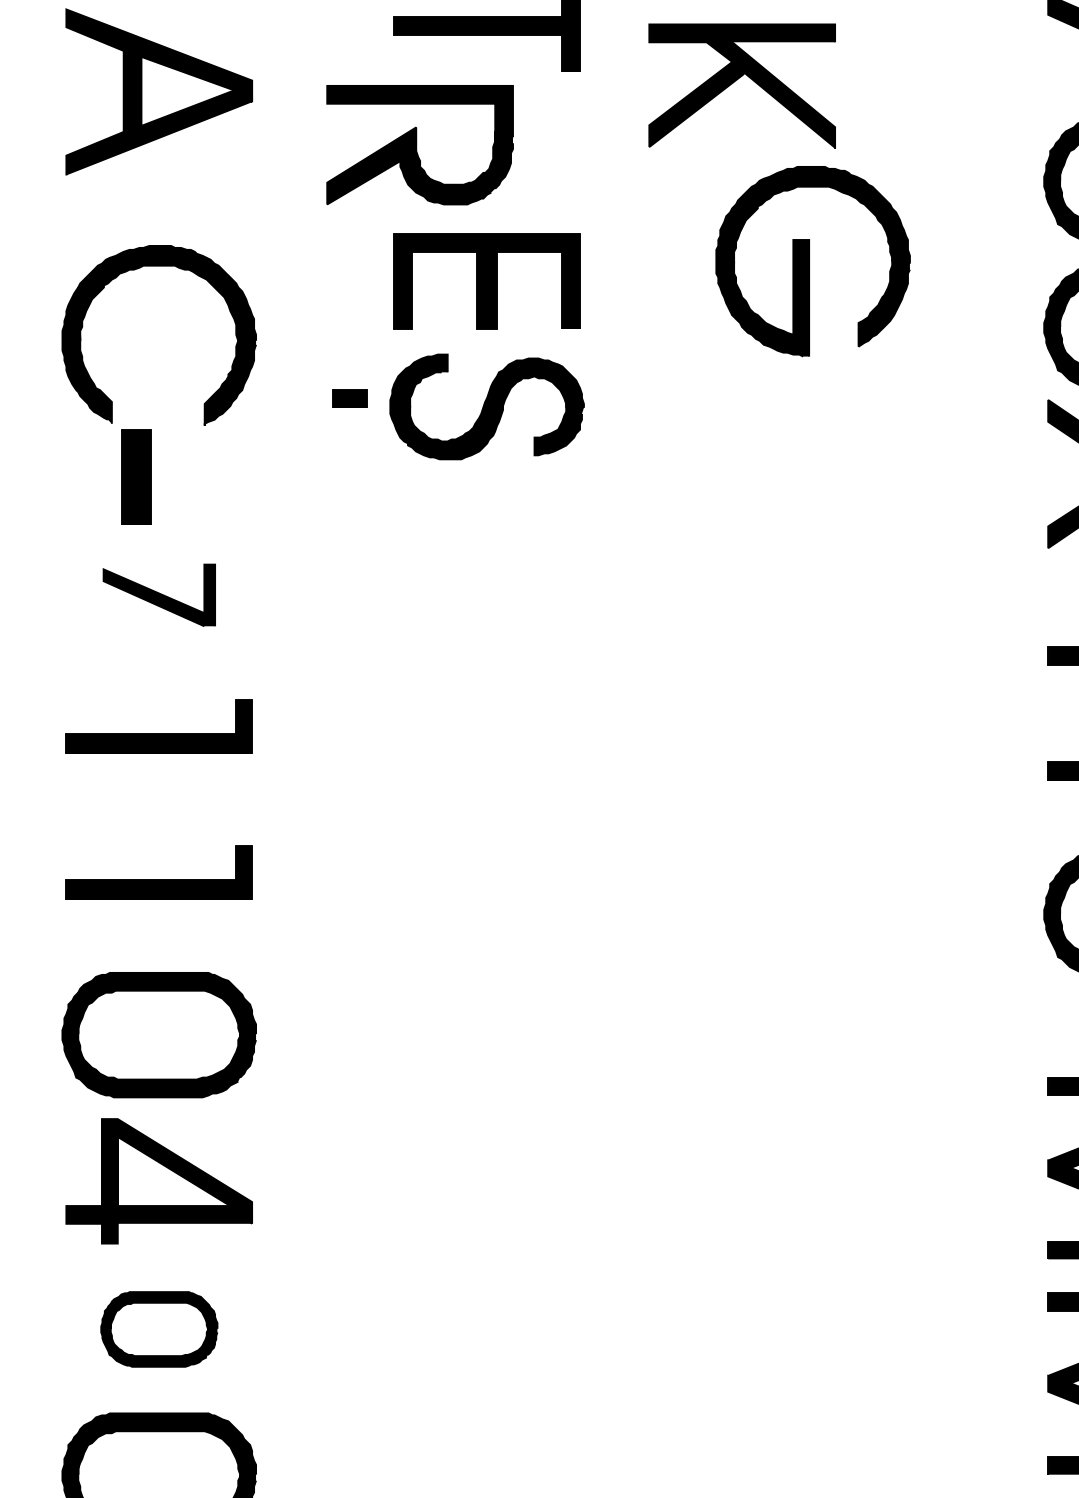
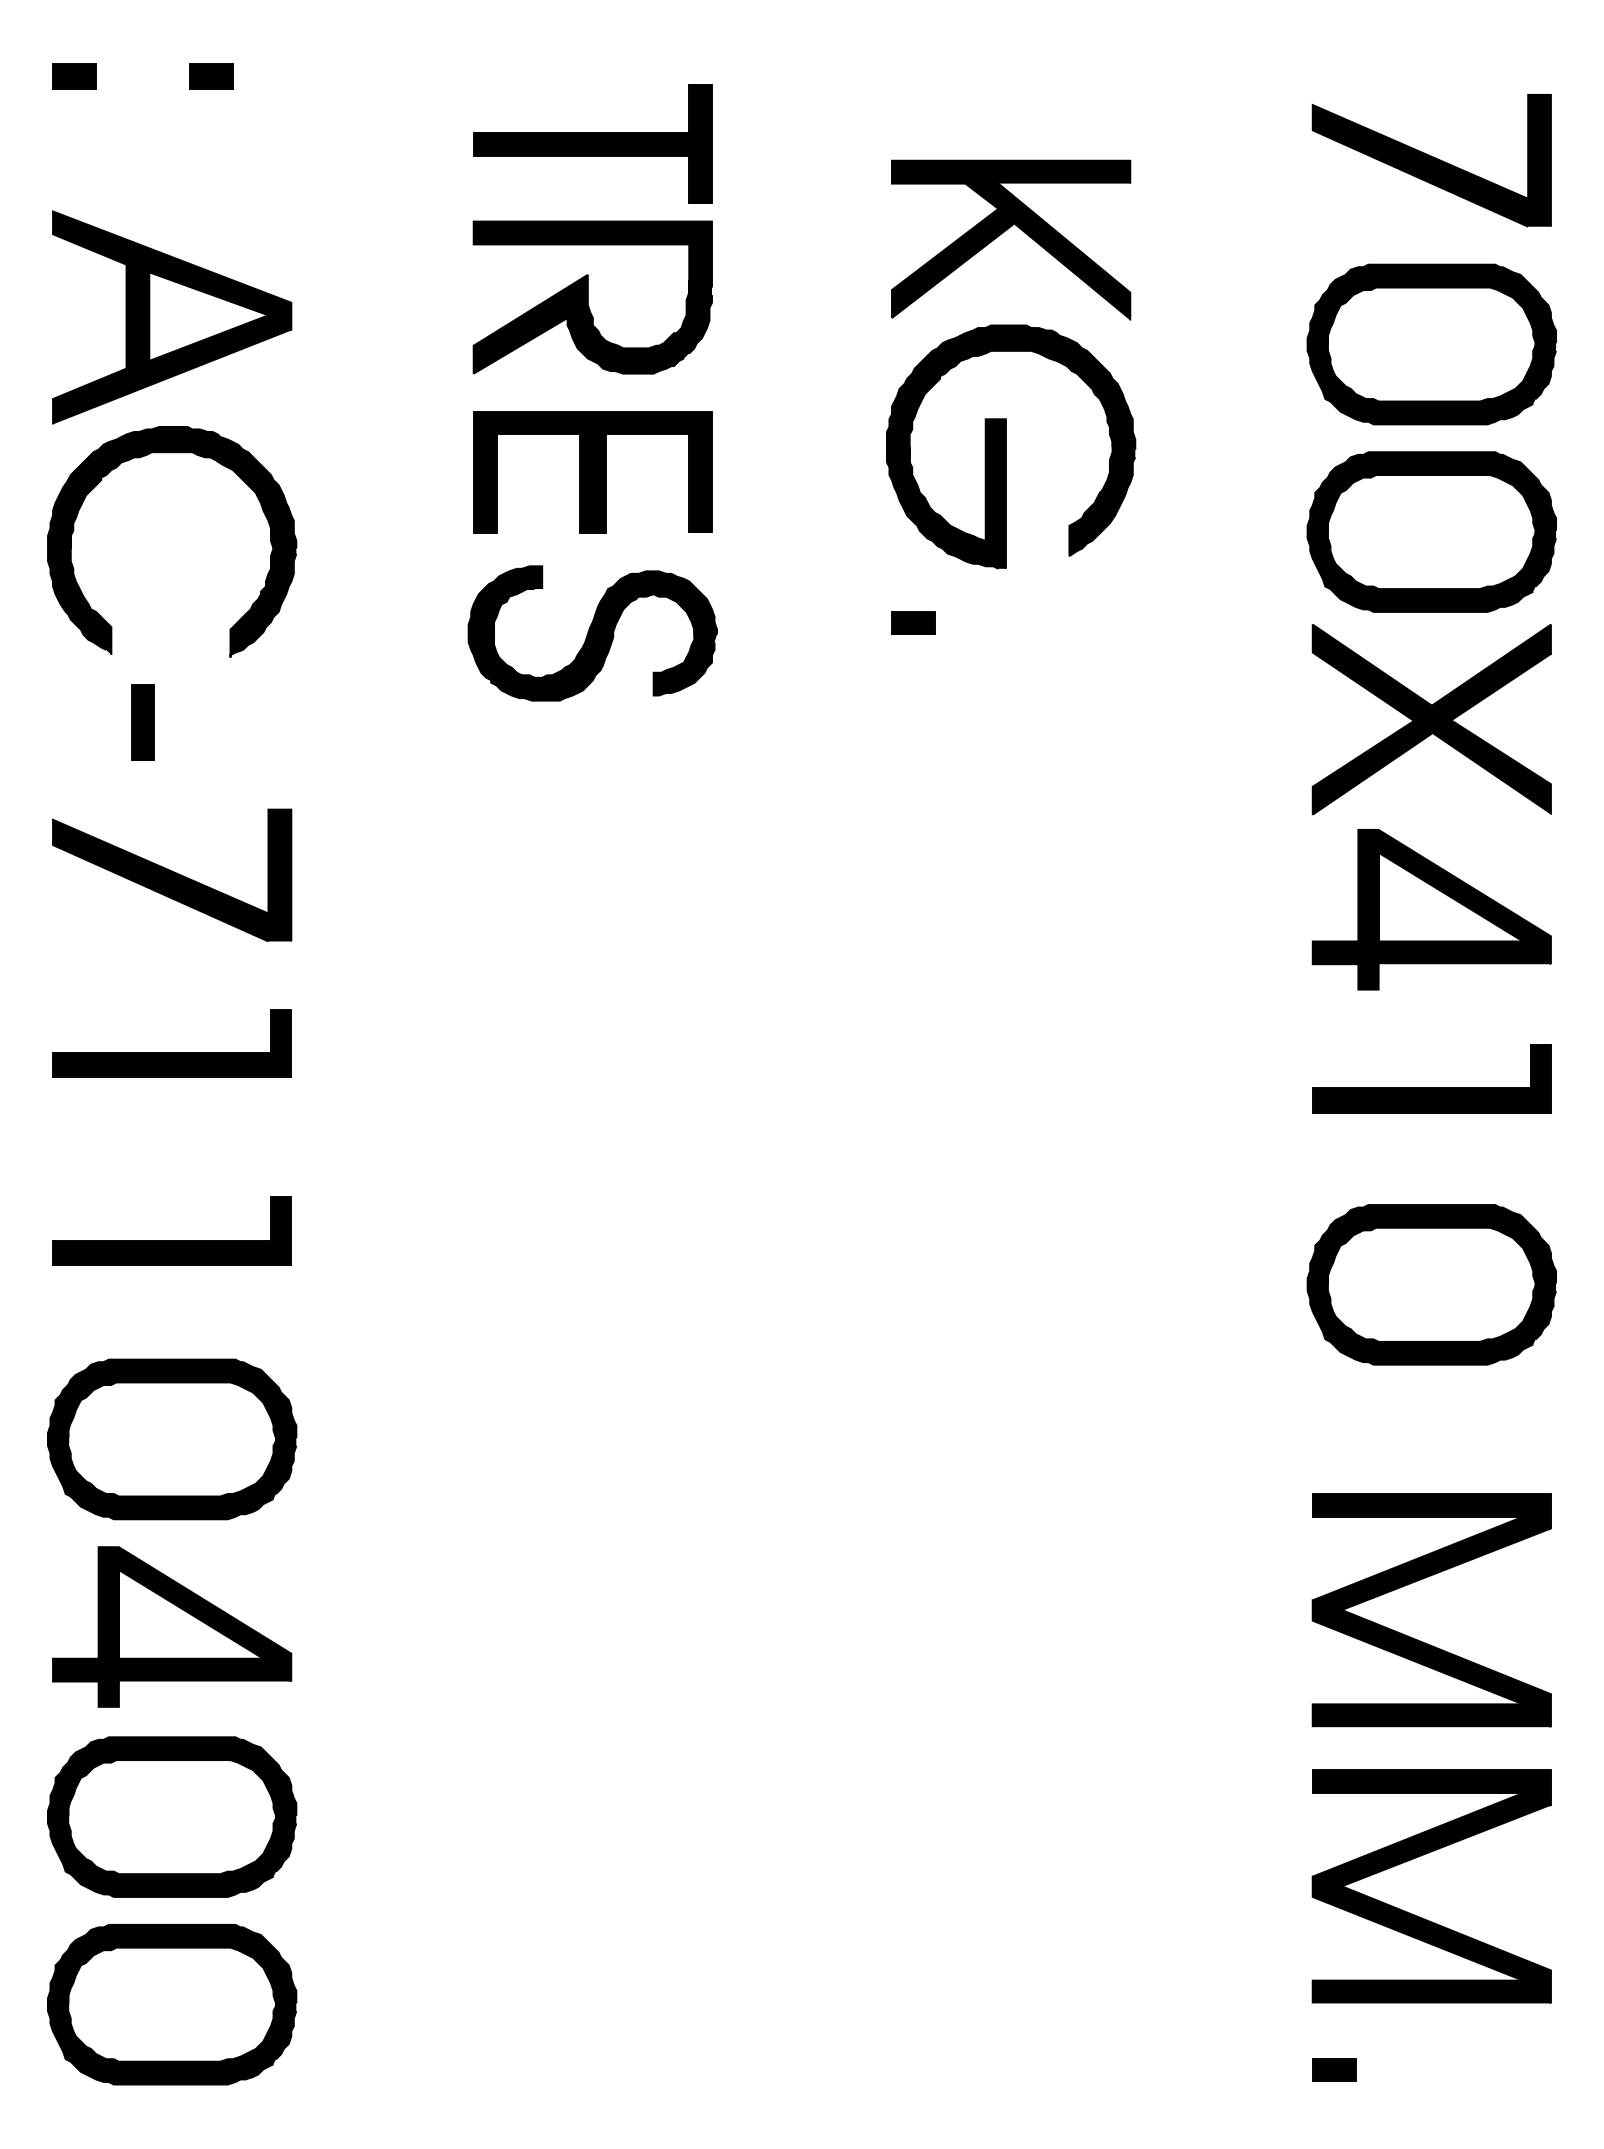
part: (737, 80) -> (1004, 232), moved
part: (159, 92) -> (172, 317), moved
part: (419, 145) -> (592, 297), moved
part: (349, 398) -> (913, 622), moved
part: (136, 476) -> (142, 722), size x0.62
part: (159, 594) -> (172, 874), size x1.67
part: (159, 1329) -> (172, 1816), size x1.67

